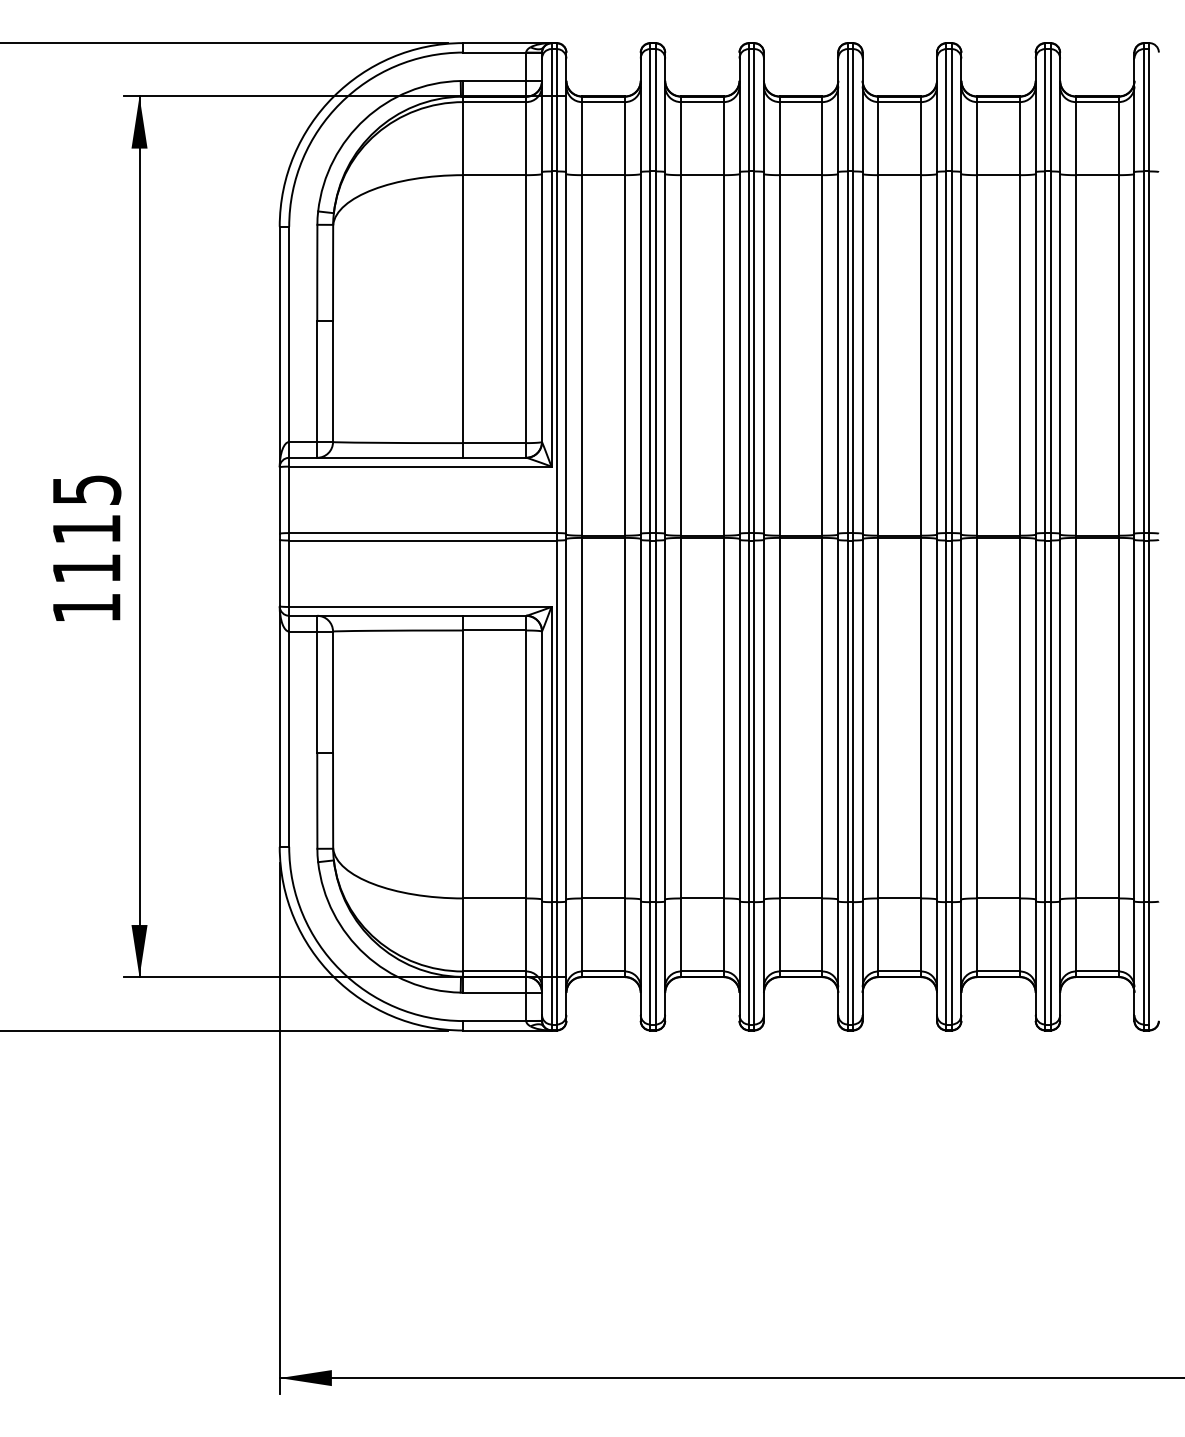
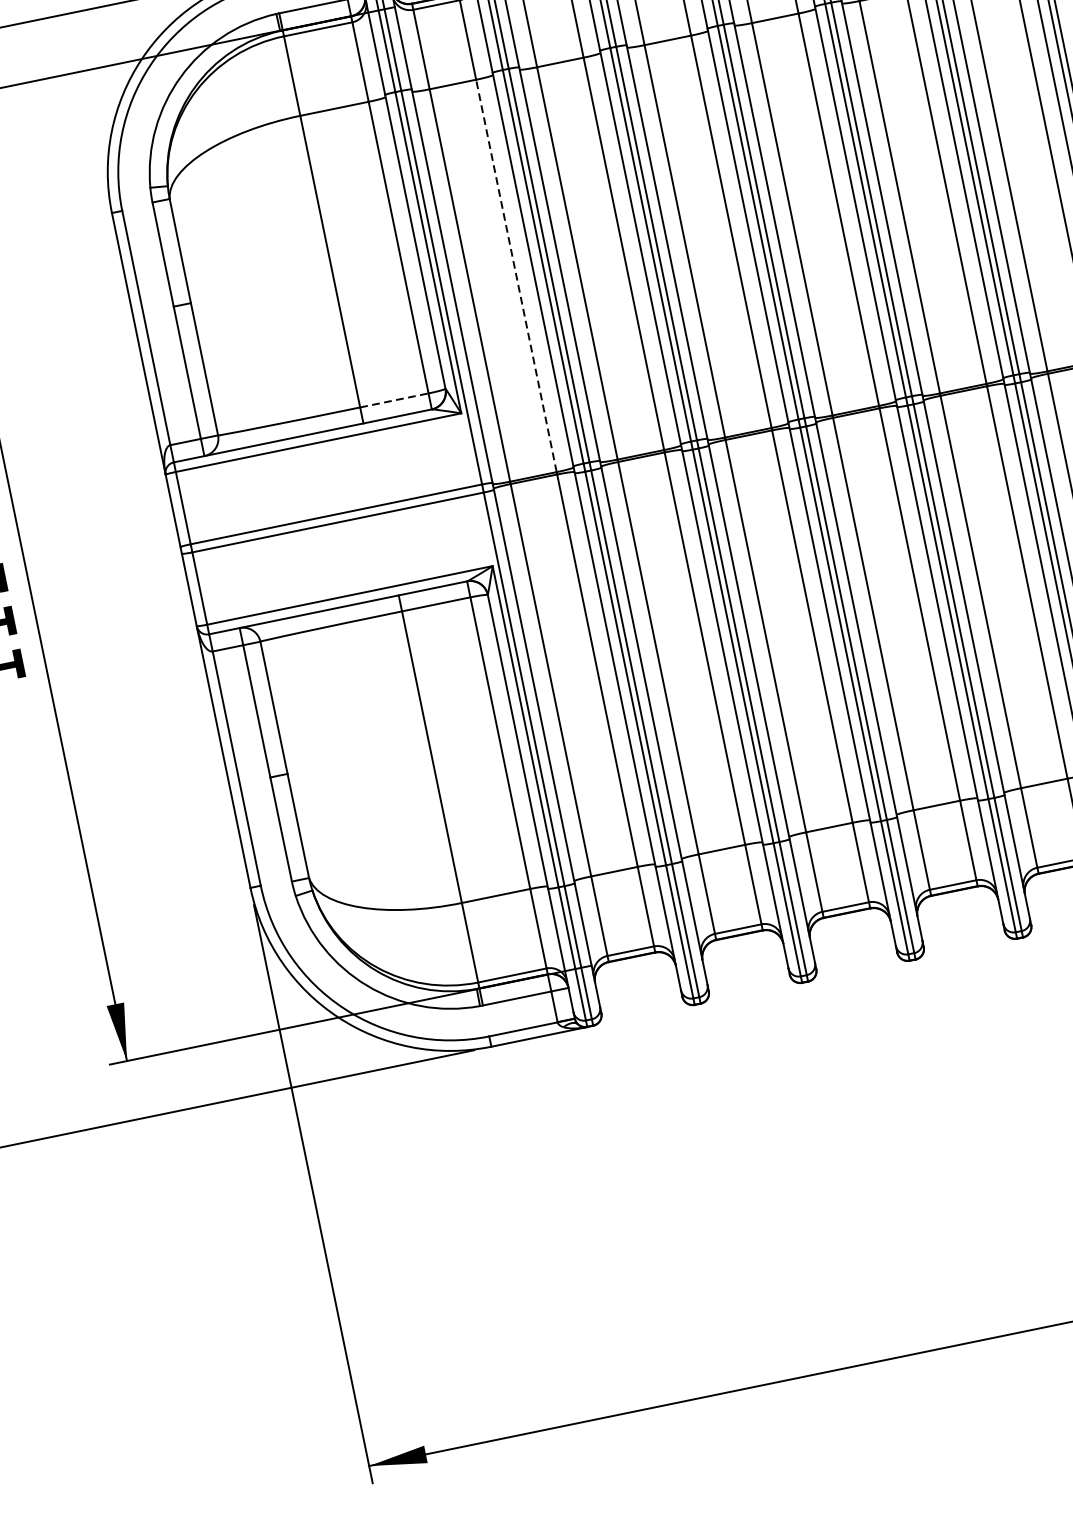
line: (624, 354) -> (515, 275), solid -> dashed
line: (495, 443) -> (395, 400), solid -> dashed

